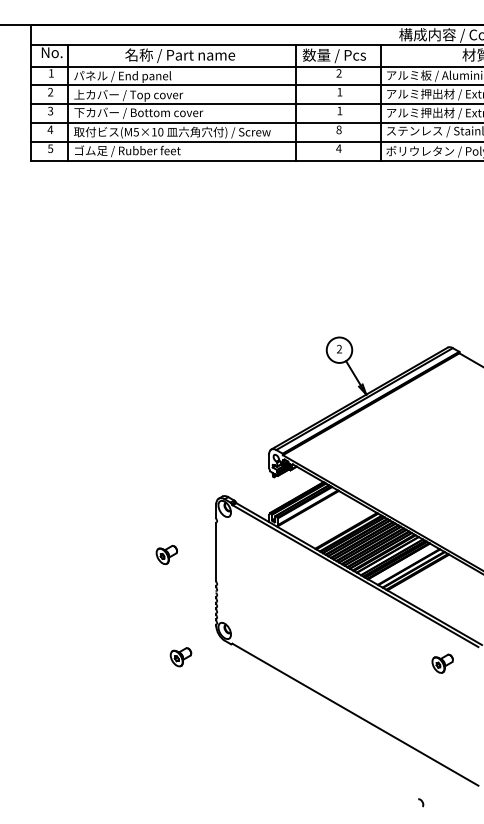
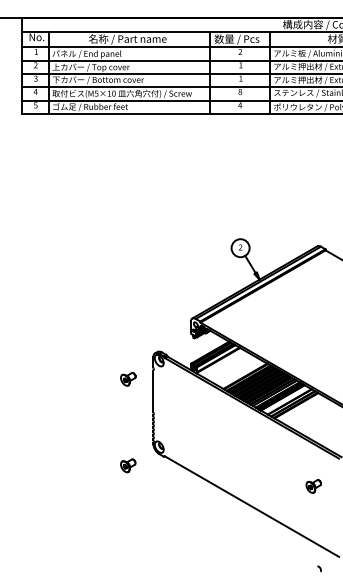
part: (167, 553) -> (128, 378), moved
part: (442, 663) -> (313, 486), moved
curve: (421, 802) -> (319, 568), moved

